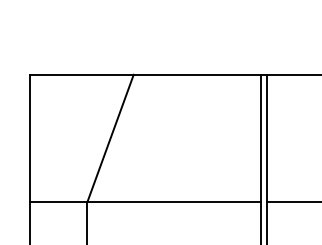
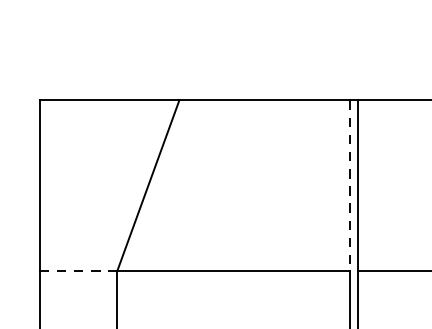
line: (260, 138) -> (349, 185), solid -> dashed
line: (58, 201) -> (78, 270), solid -> dashed

